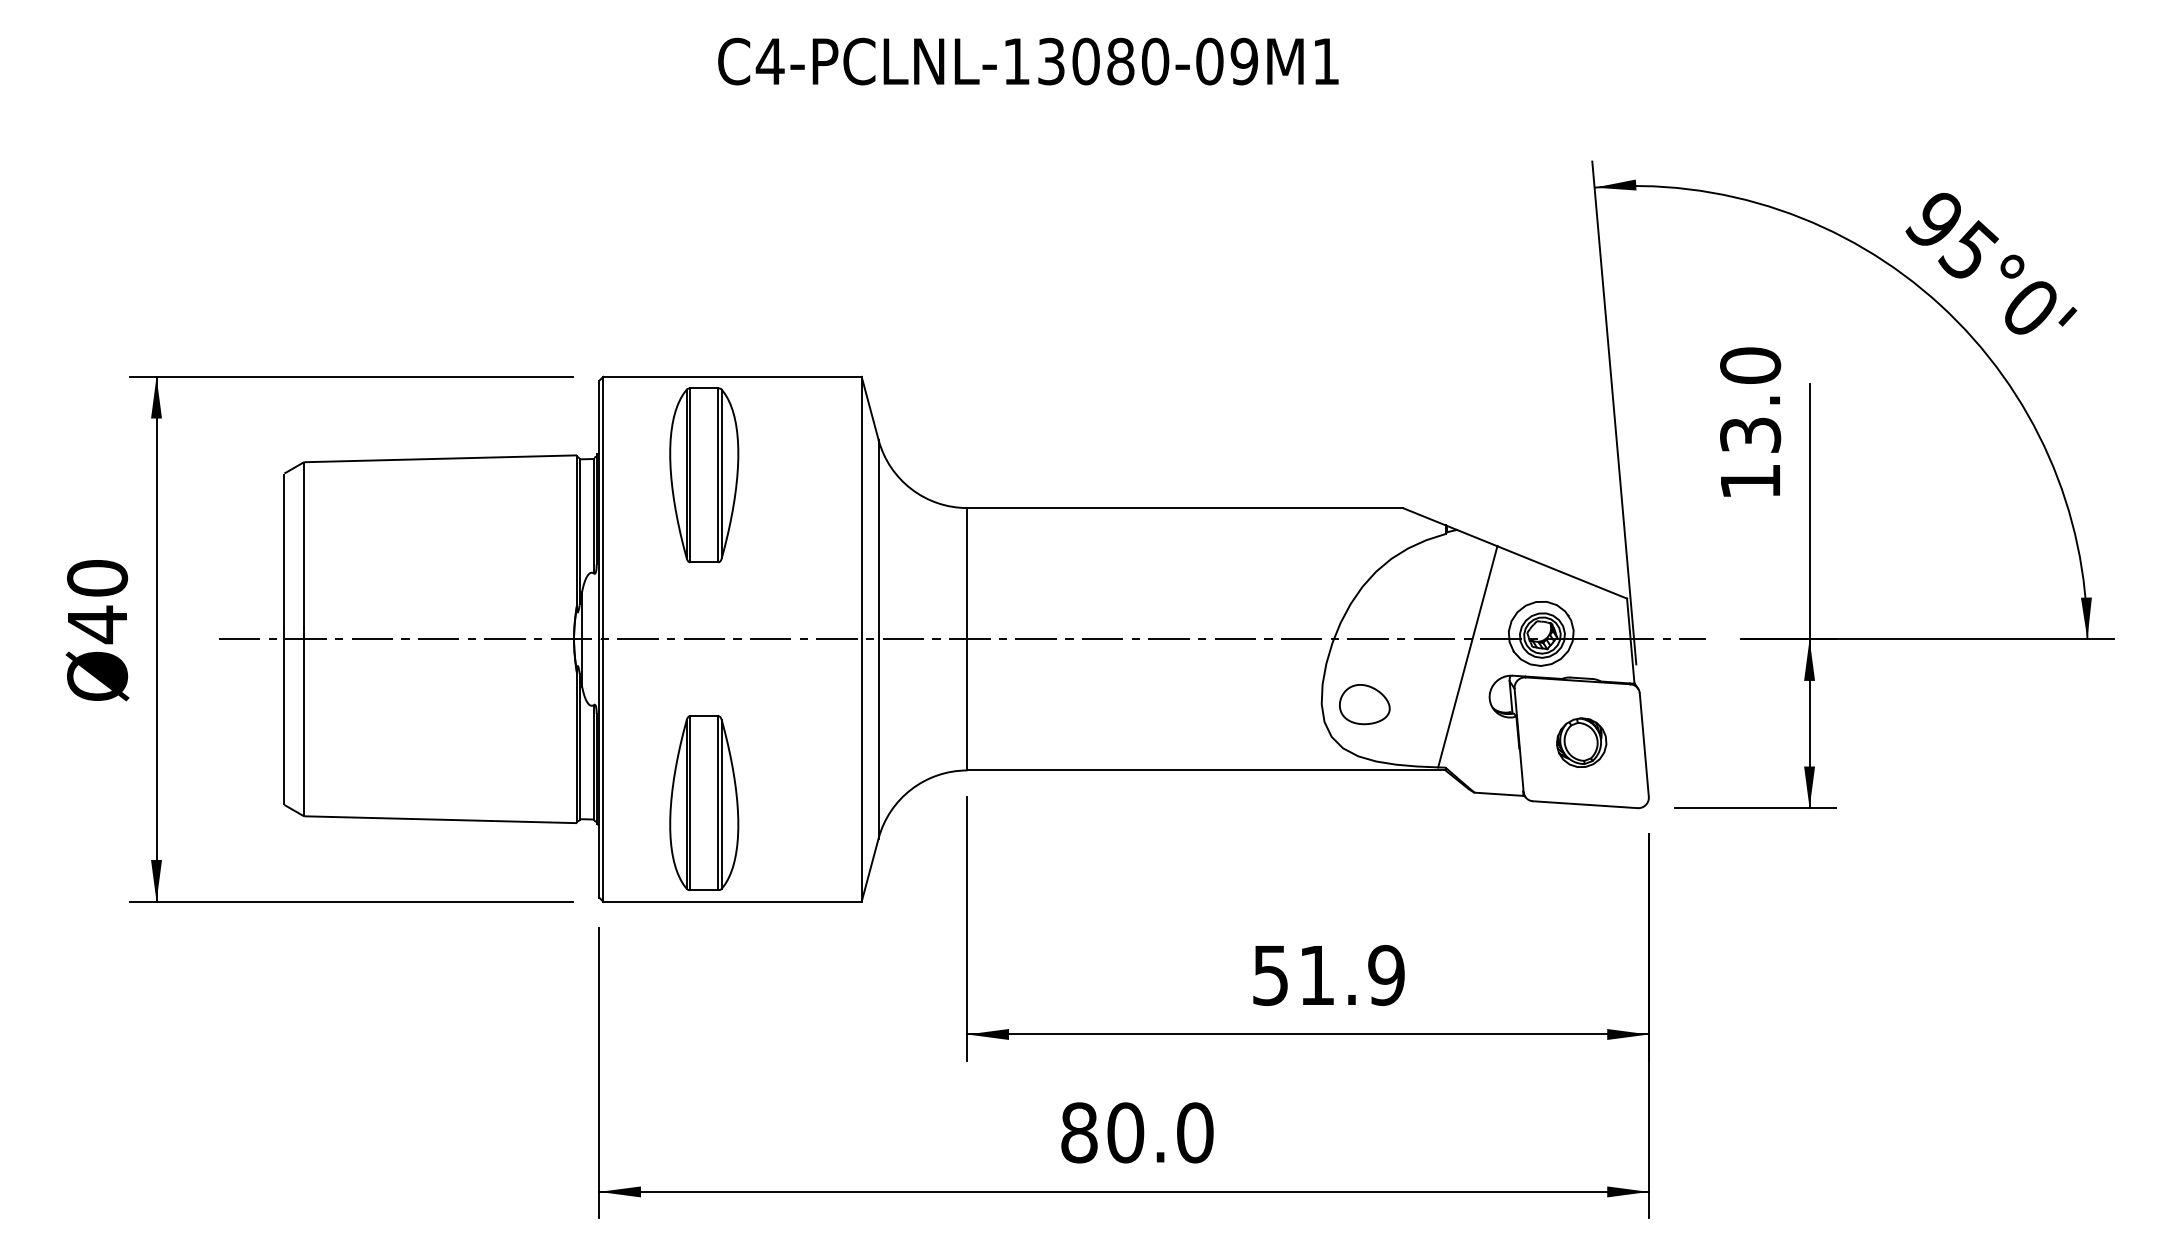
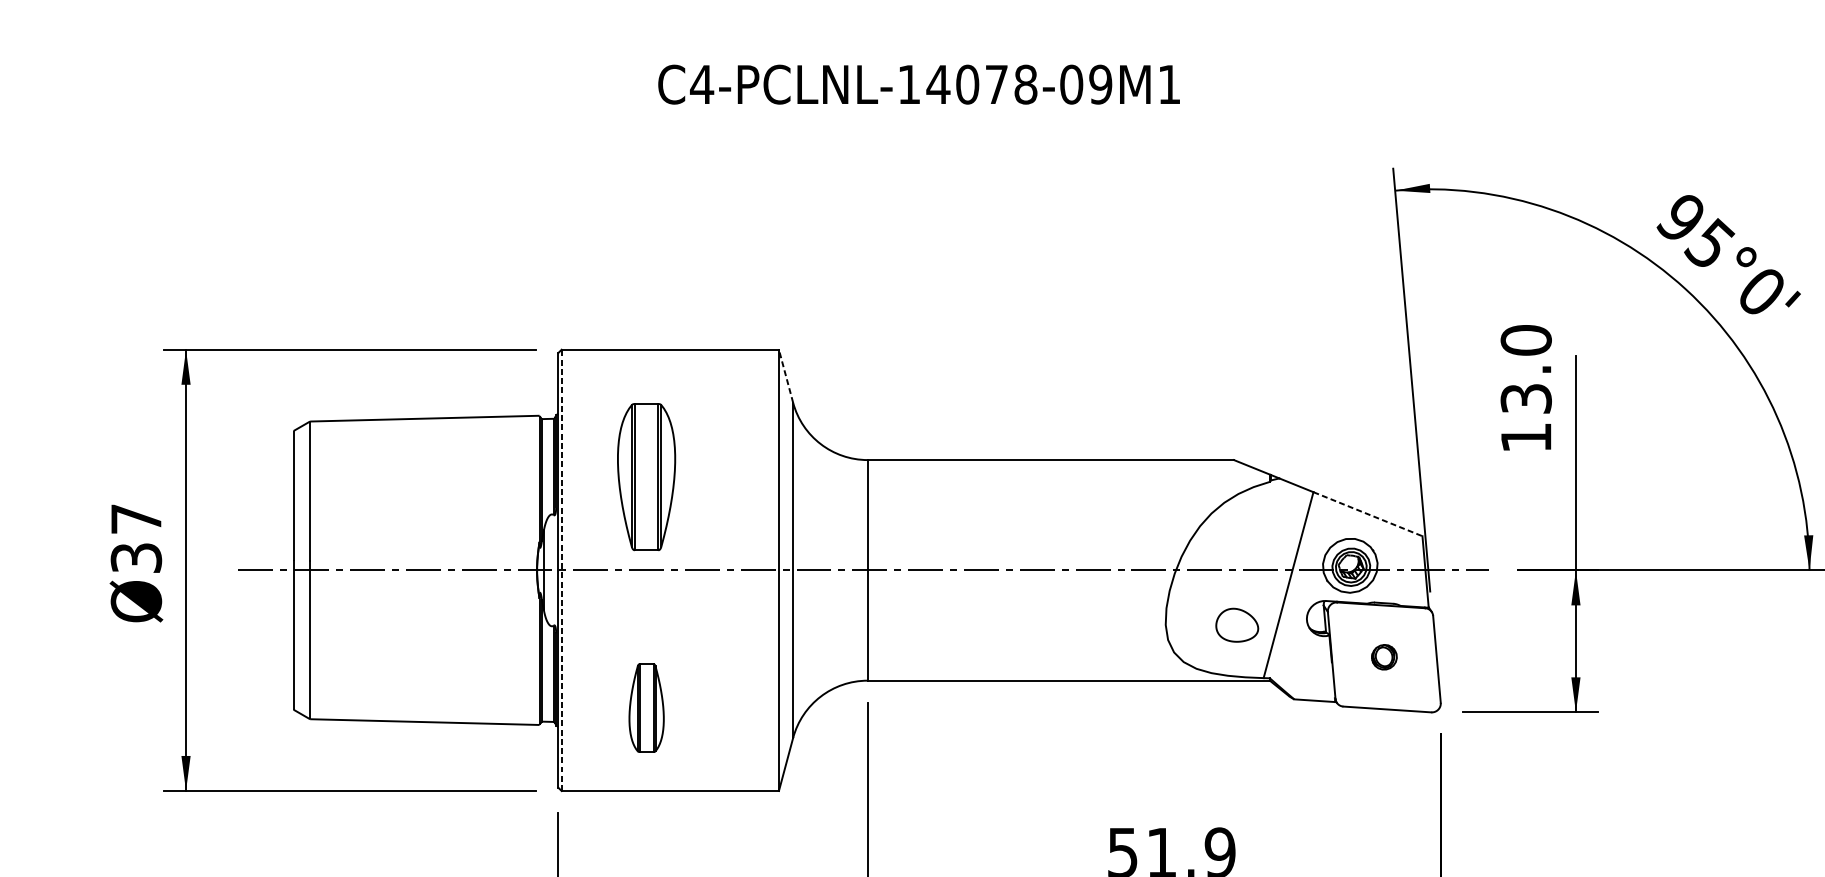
text: (1102, 61) -> (981, 84), C4-PCLNL-13080-09M1 -> C4-PCLNL-14078-09M1
line: (870, 408) -> (786, 376), solid -> dashed
part: (704, 475) -> (646, 477), moved
line: (1562, 572) -> (1368, 514), solid -> dashed
text: (97, 602) -> (136, 539), Ø40 -> Ø37
line: (603, 638) -> (561, 569), solid -> dashed
part: (1364, 704) -> (1237, 625), moved
part: (1581, 742) -> (1384, 657), size x0.6
part: (704, 802) -> (646, 707), size x0.6

